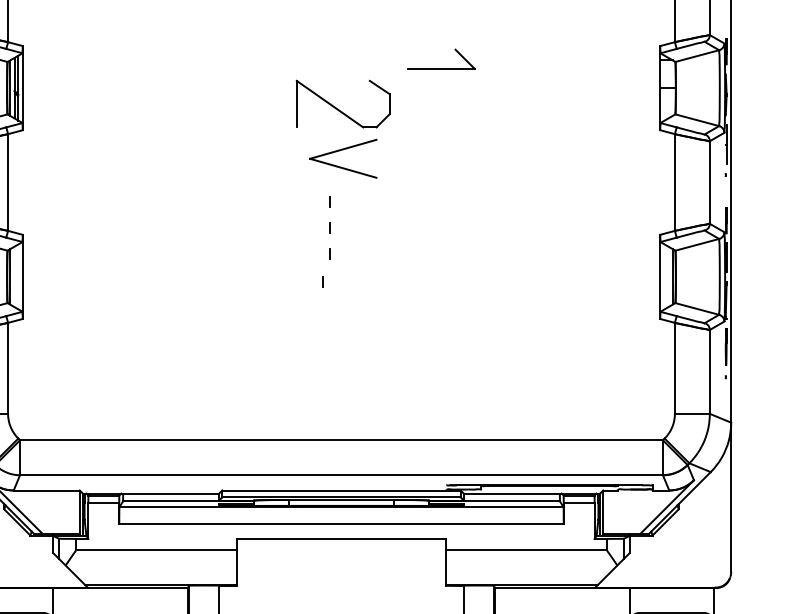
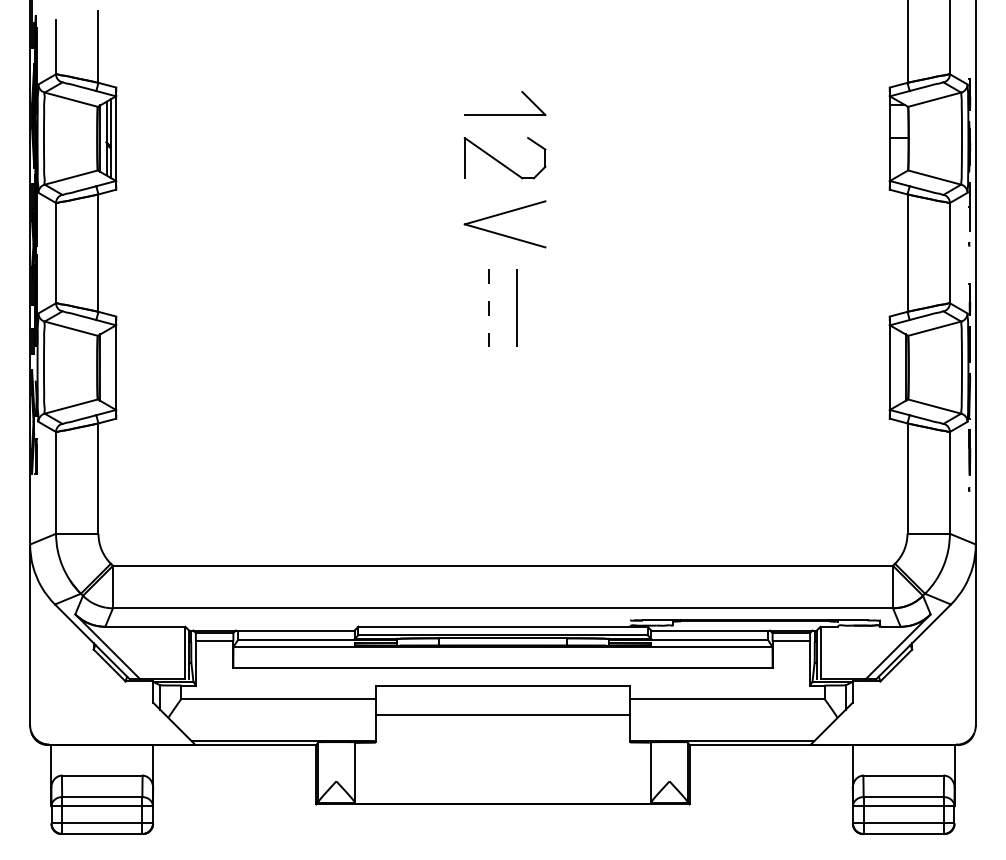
part: (441, 68) -> (505, 114), moved
part: (342, 104) -> (504, 158), size x0.71
line: (352, 227) -> (516, 307), added
line: (322, 281) -> (479, 373), removed
line: (341, 563) -> (502, 715), added

